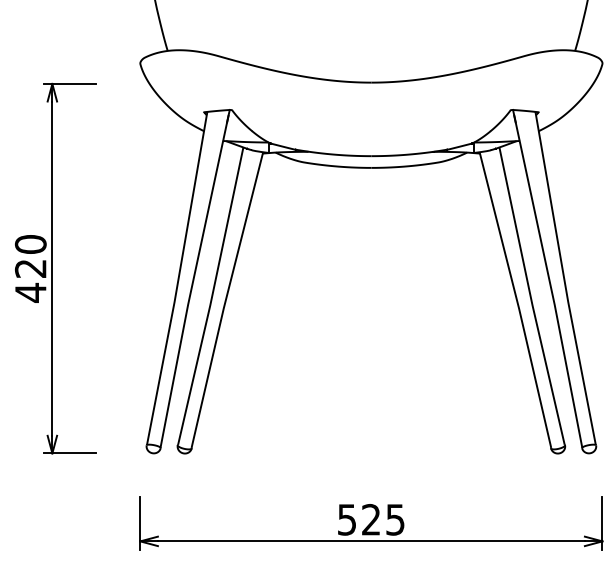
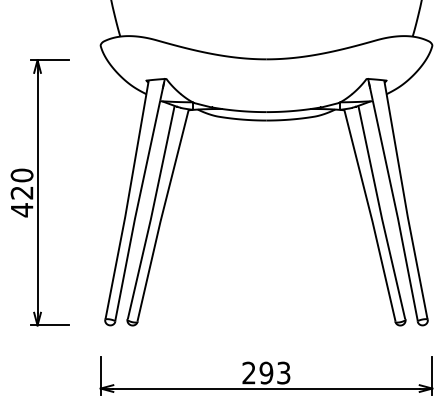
text: (371, 519) -> (266, 372), 525 -> 293

